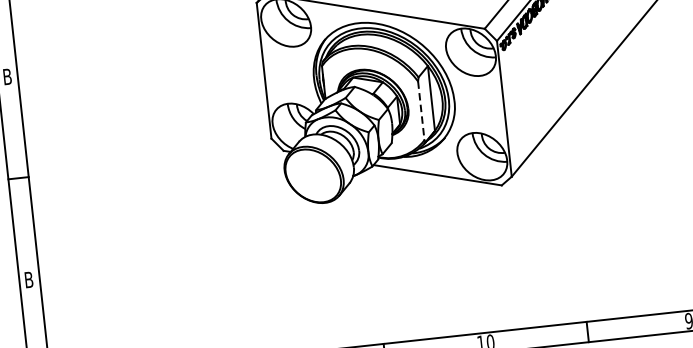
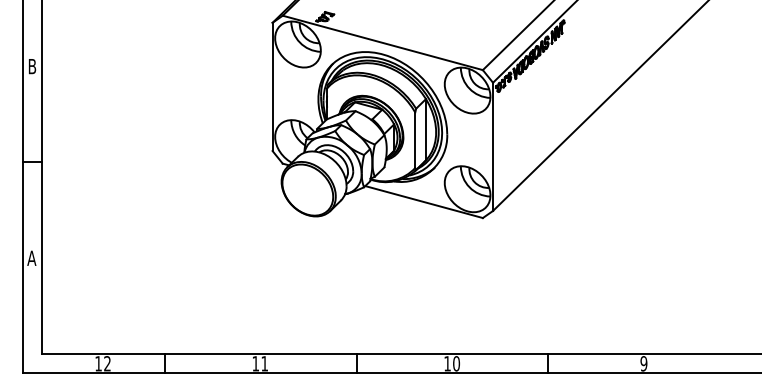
line: (421, 111) -> (415, 140), dashed -> solid
text: (28, 279) -> (31, 257), B -> A

